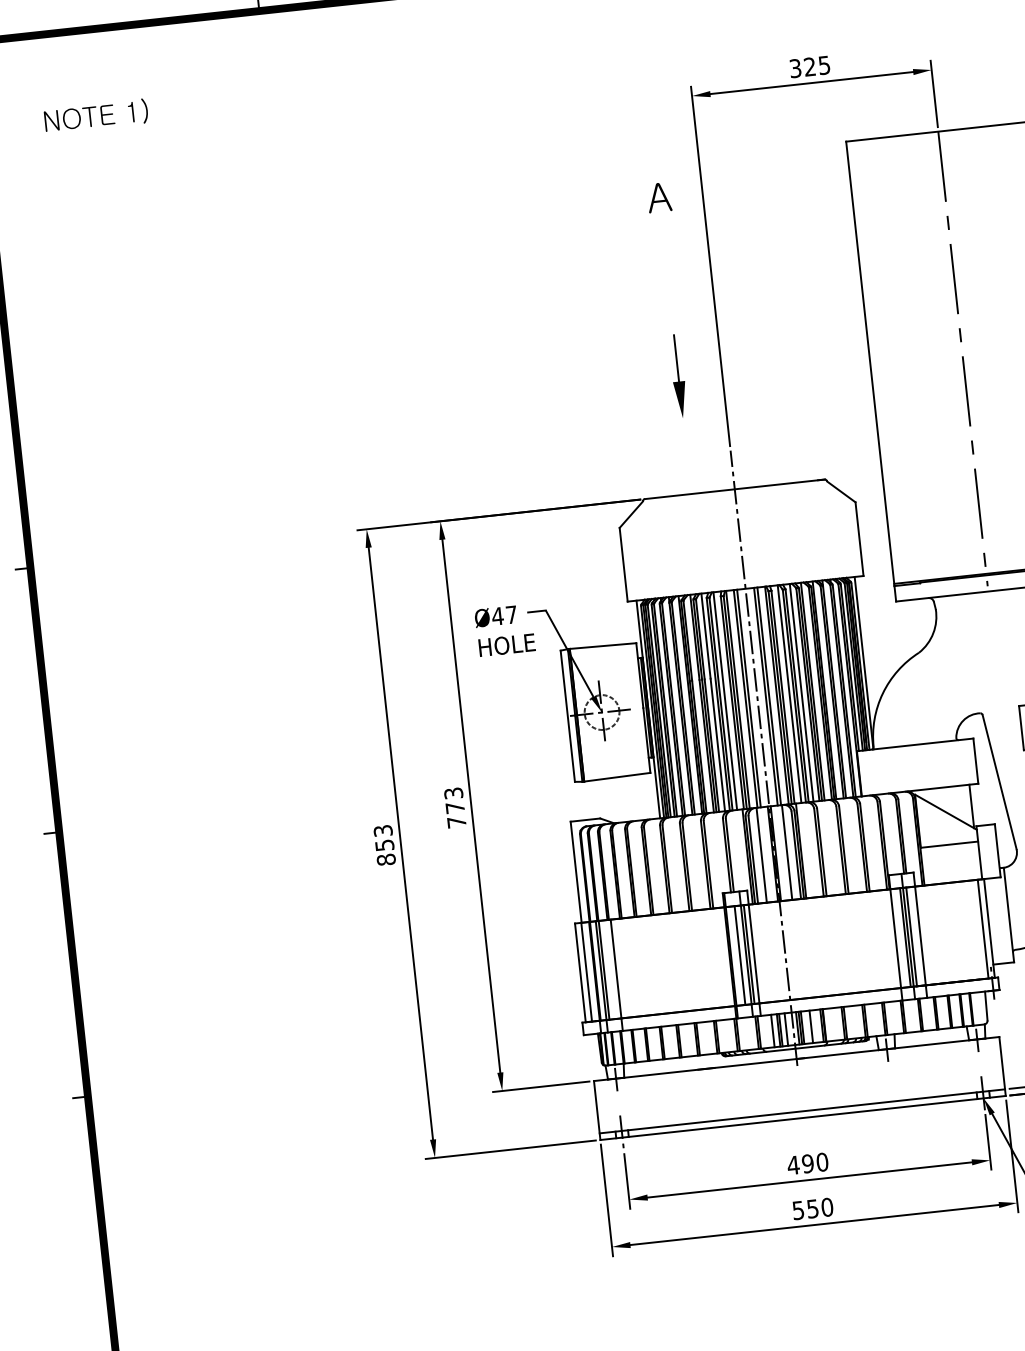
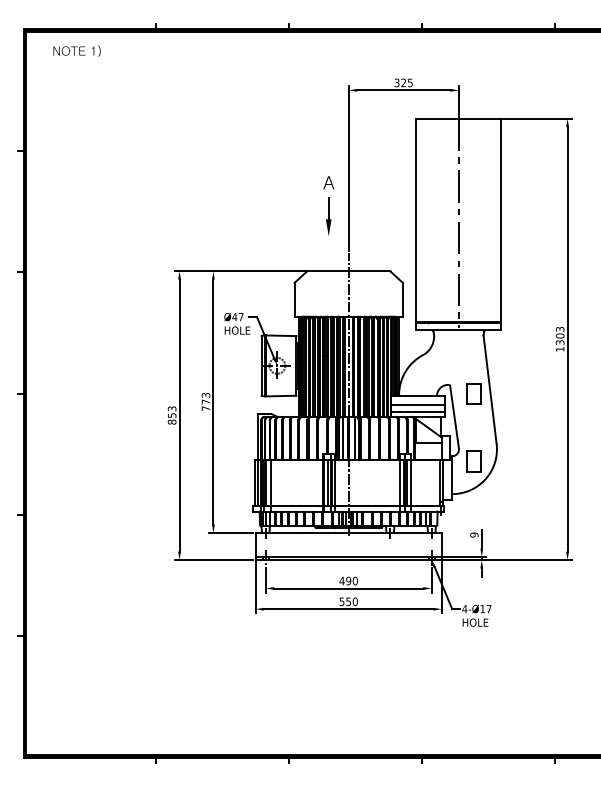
text: (94, 115) -> (76, 50), moved
text: (658, 196) -> (328, 182), moved
line: (916, 765) -> (417, 405), added
line: (917, 780) -> (417, 412), added

